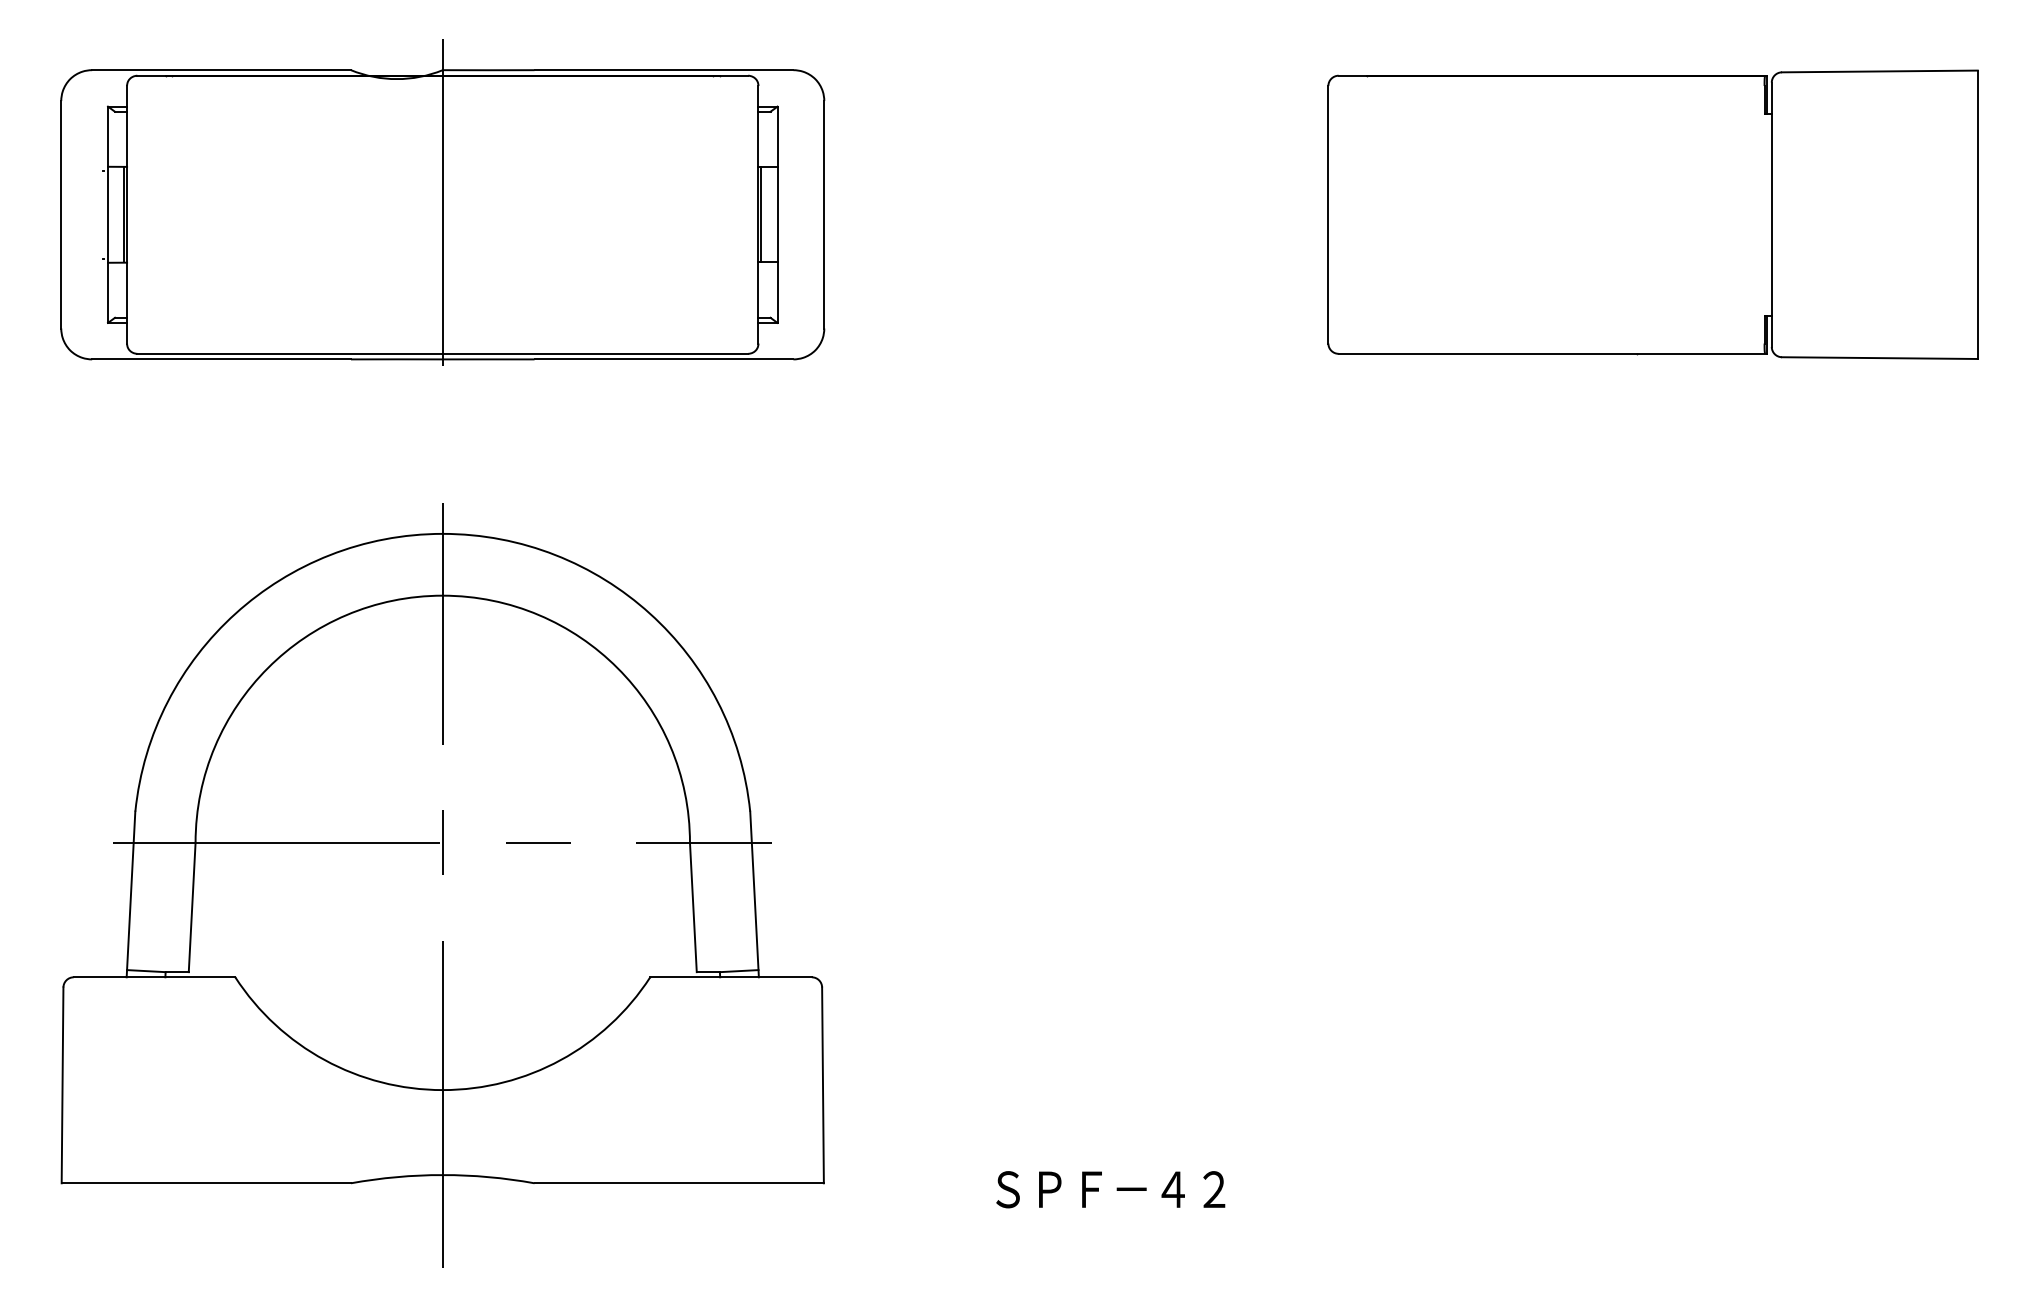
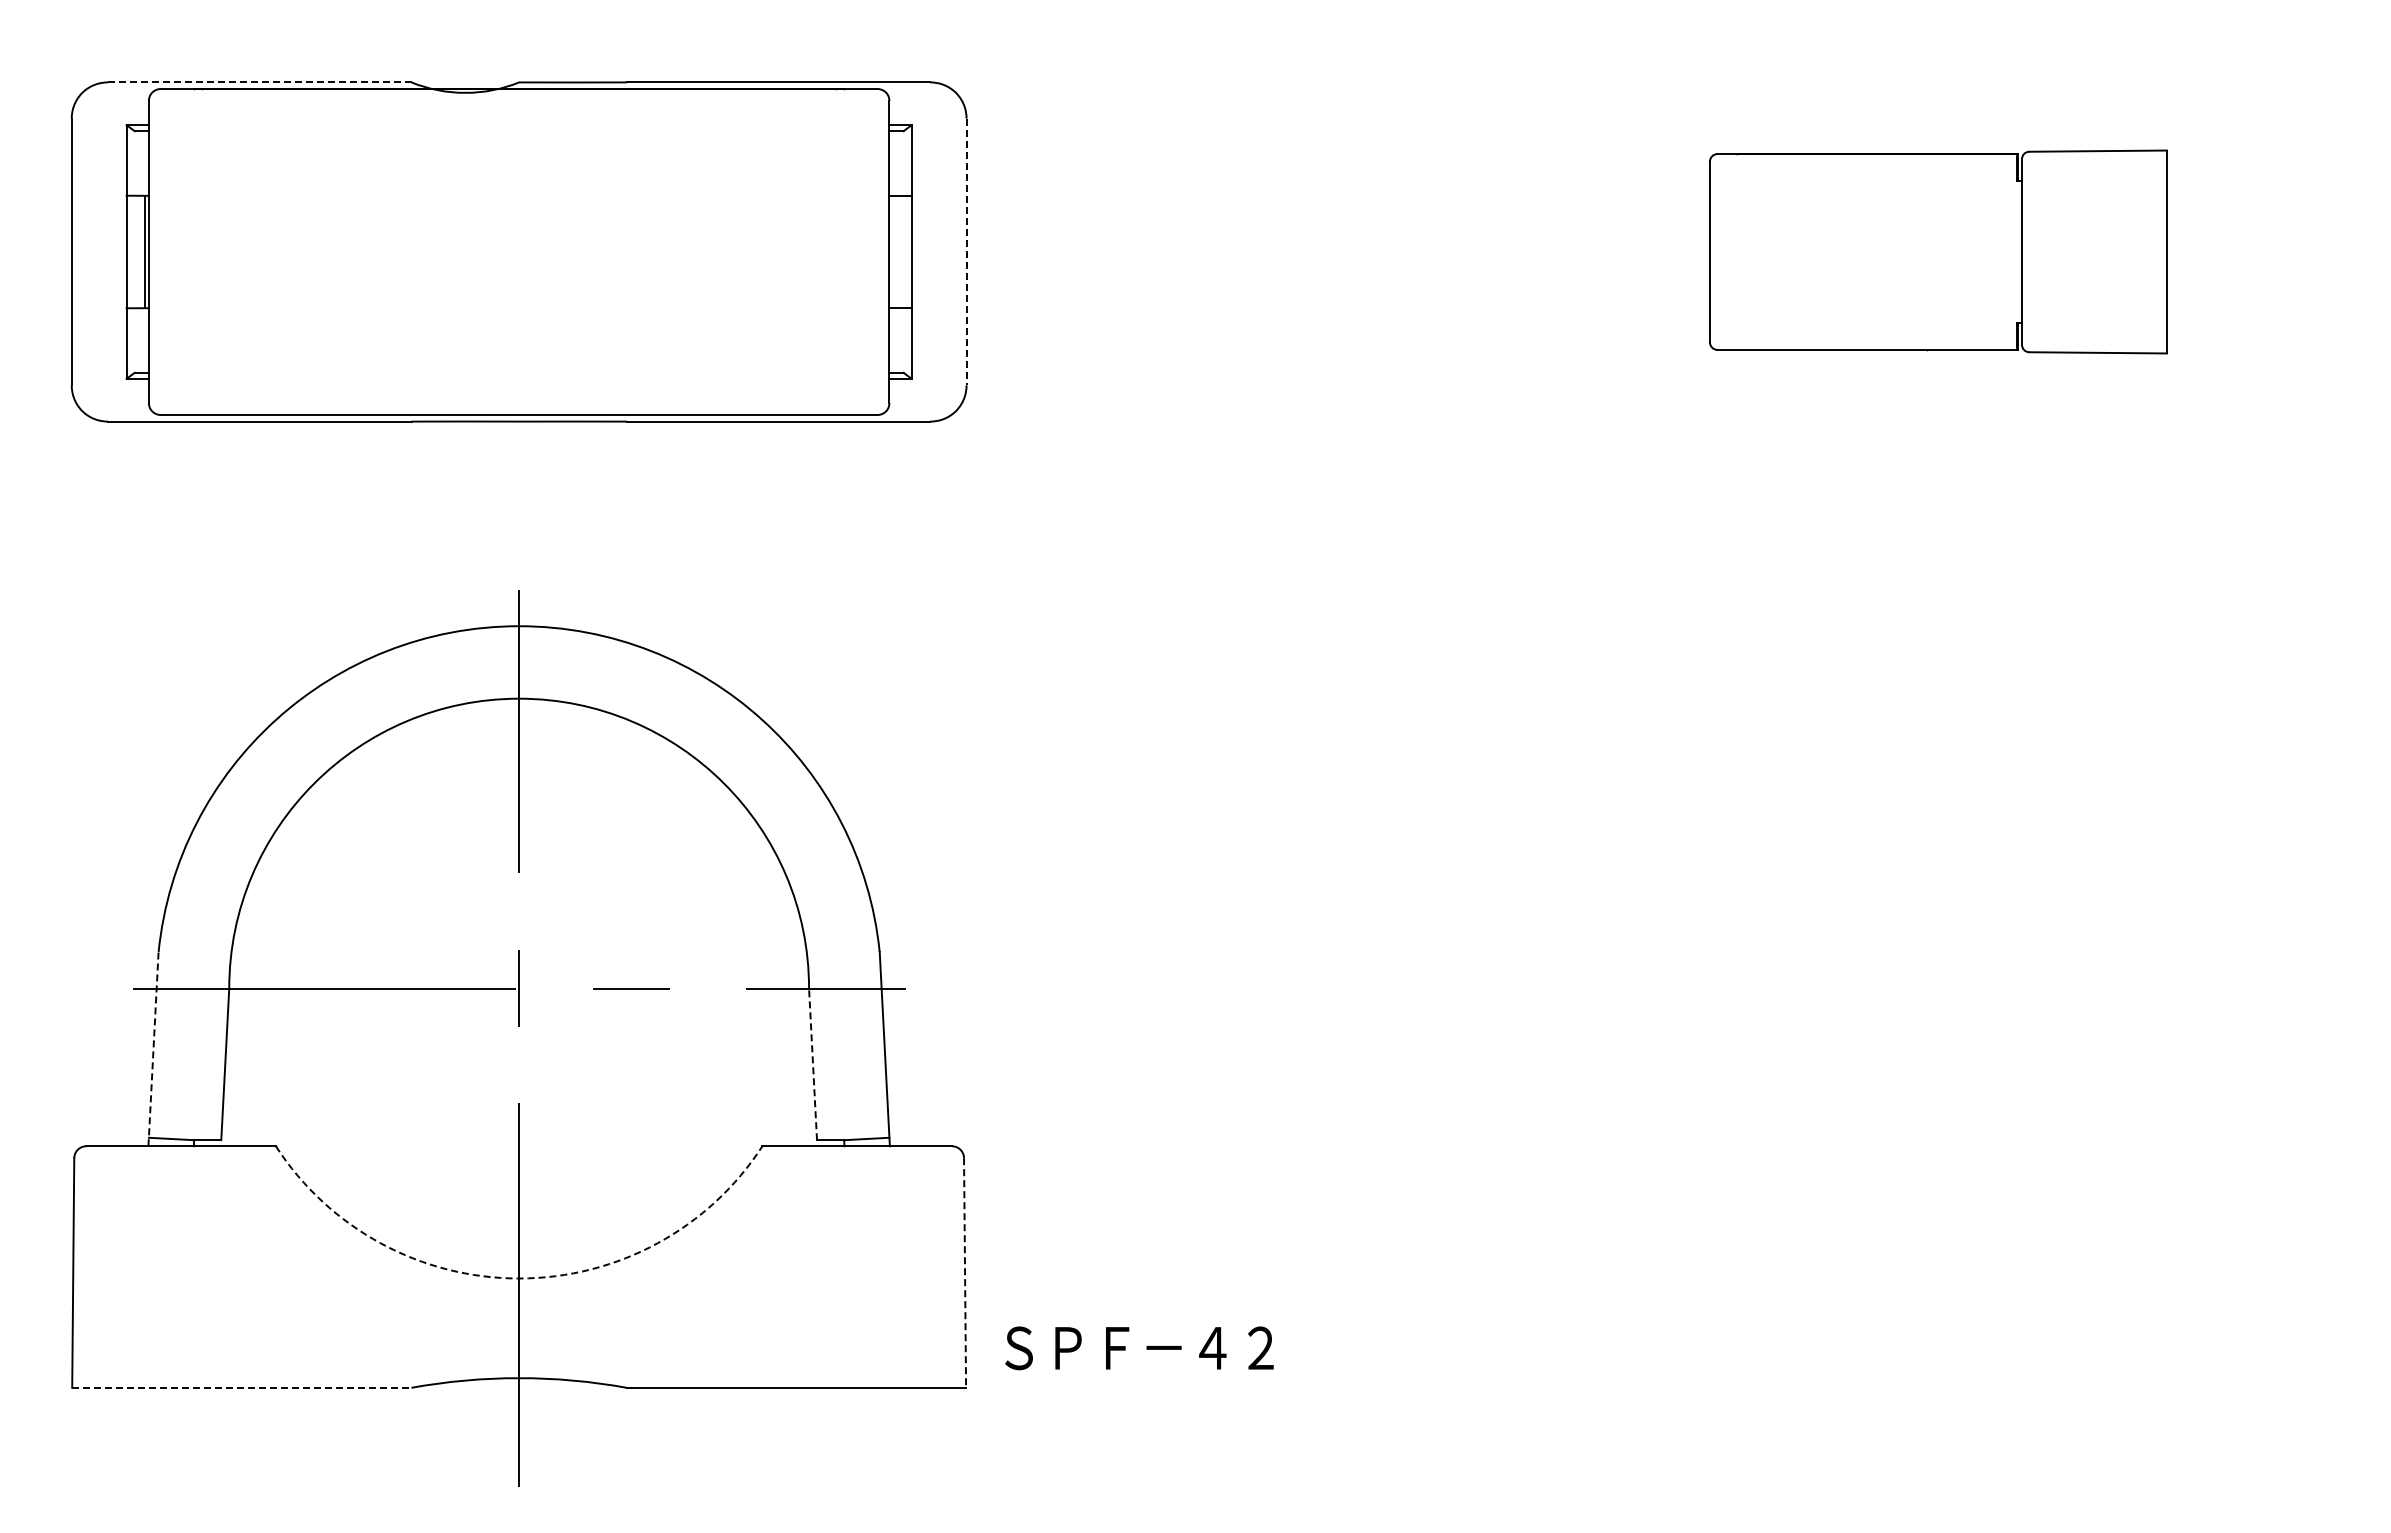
line: (221, 70) -> (259, 82), solid -> dashed
line: (443, 214) -> (519, 251), removed
line: (761, 214) -> (892, 251), removed
part: (1653, 214) -> (1938, 251), size x0.6
line: (824, 215) -> (966, 252), solid -> dashed
line: (130, 893) -> (153, 1048), solid -> dashed
line: (693, 907) -> (813, 1064), solid -> dashed
line: (823, 1085) -> (965, 1273), solid -> dashed
arc: (443, 1090) -> (519, 1278), solid -> dashed
line: (206, 1183) -> (241, 1387), solid -> dashed
text: (1110, 1189) -> (1139, 1348), moved

